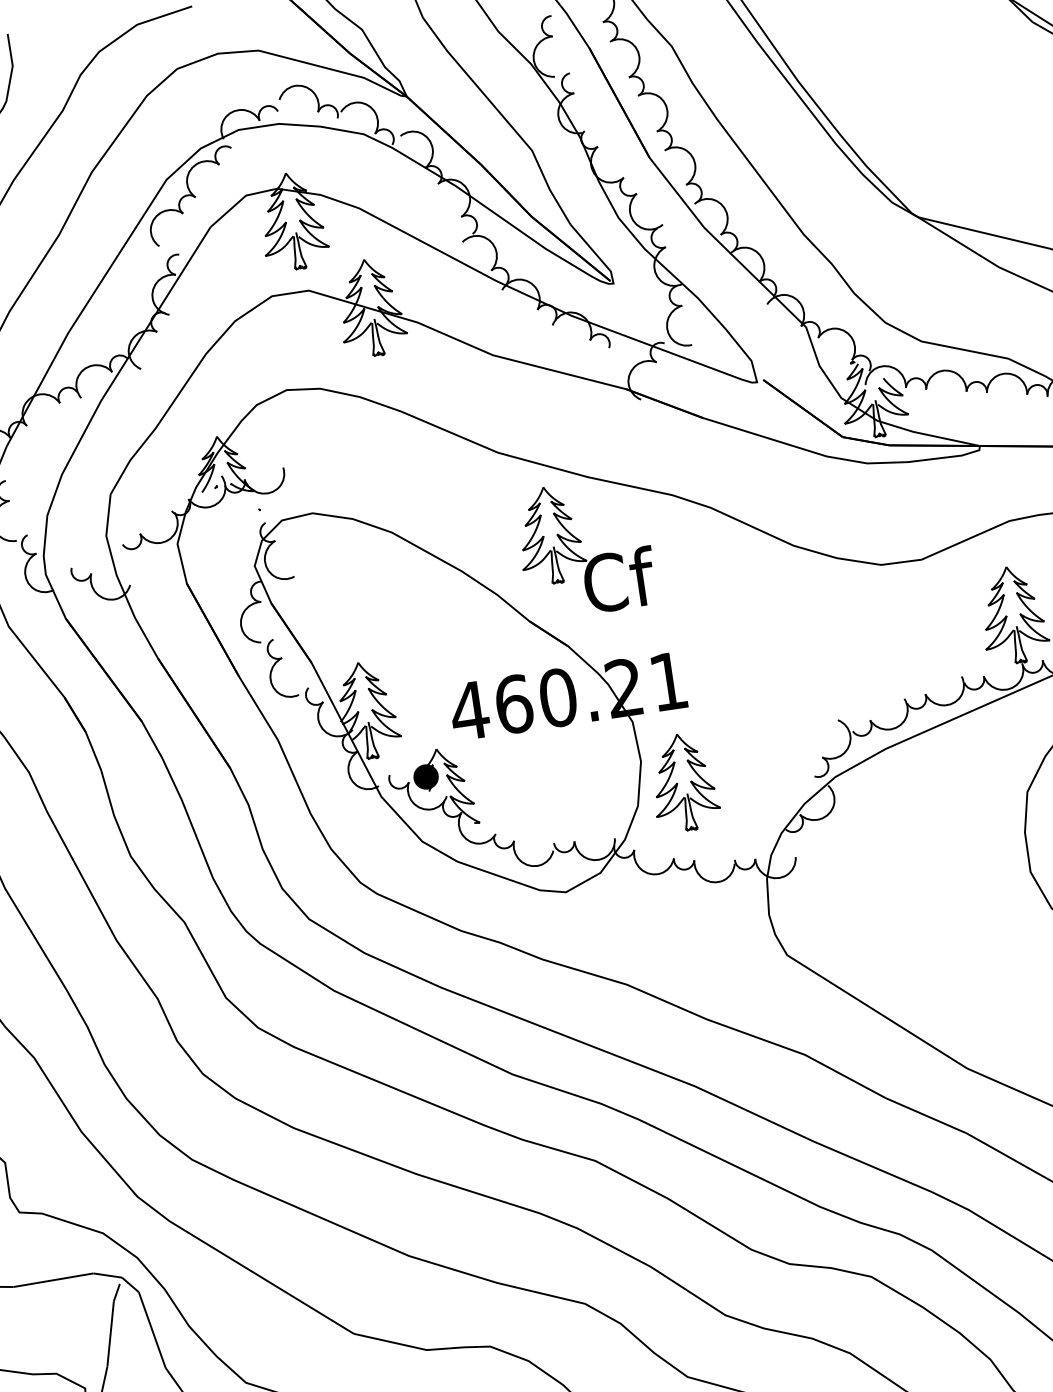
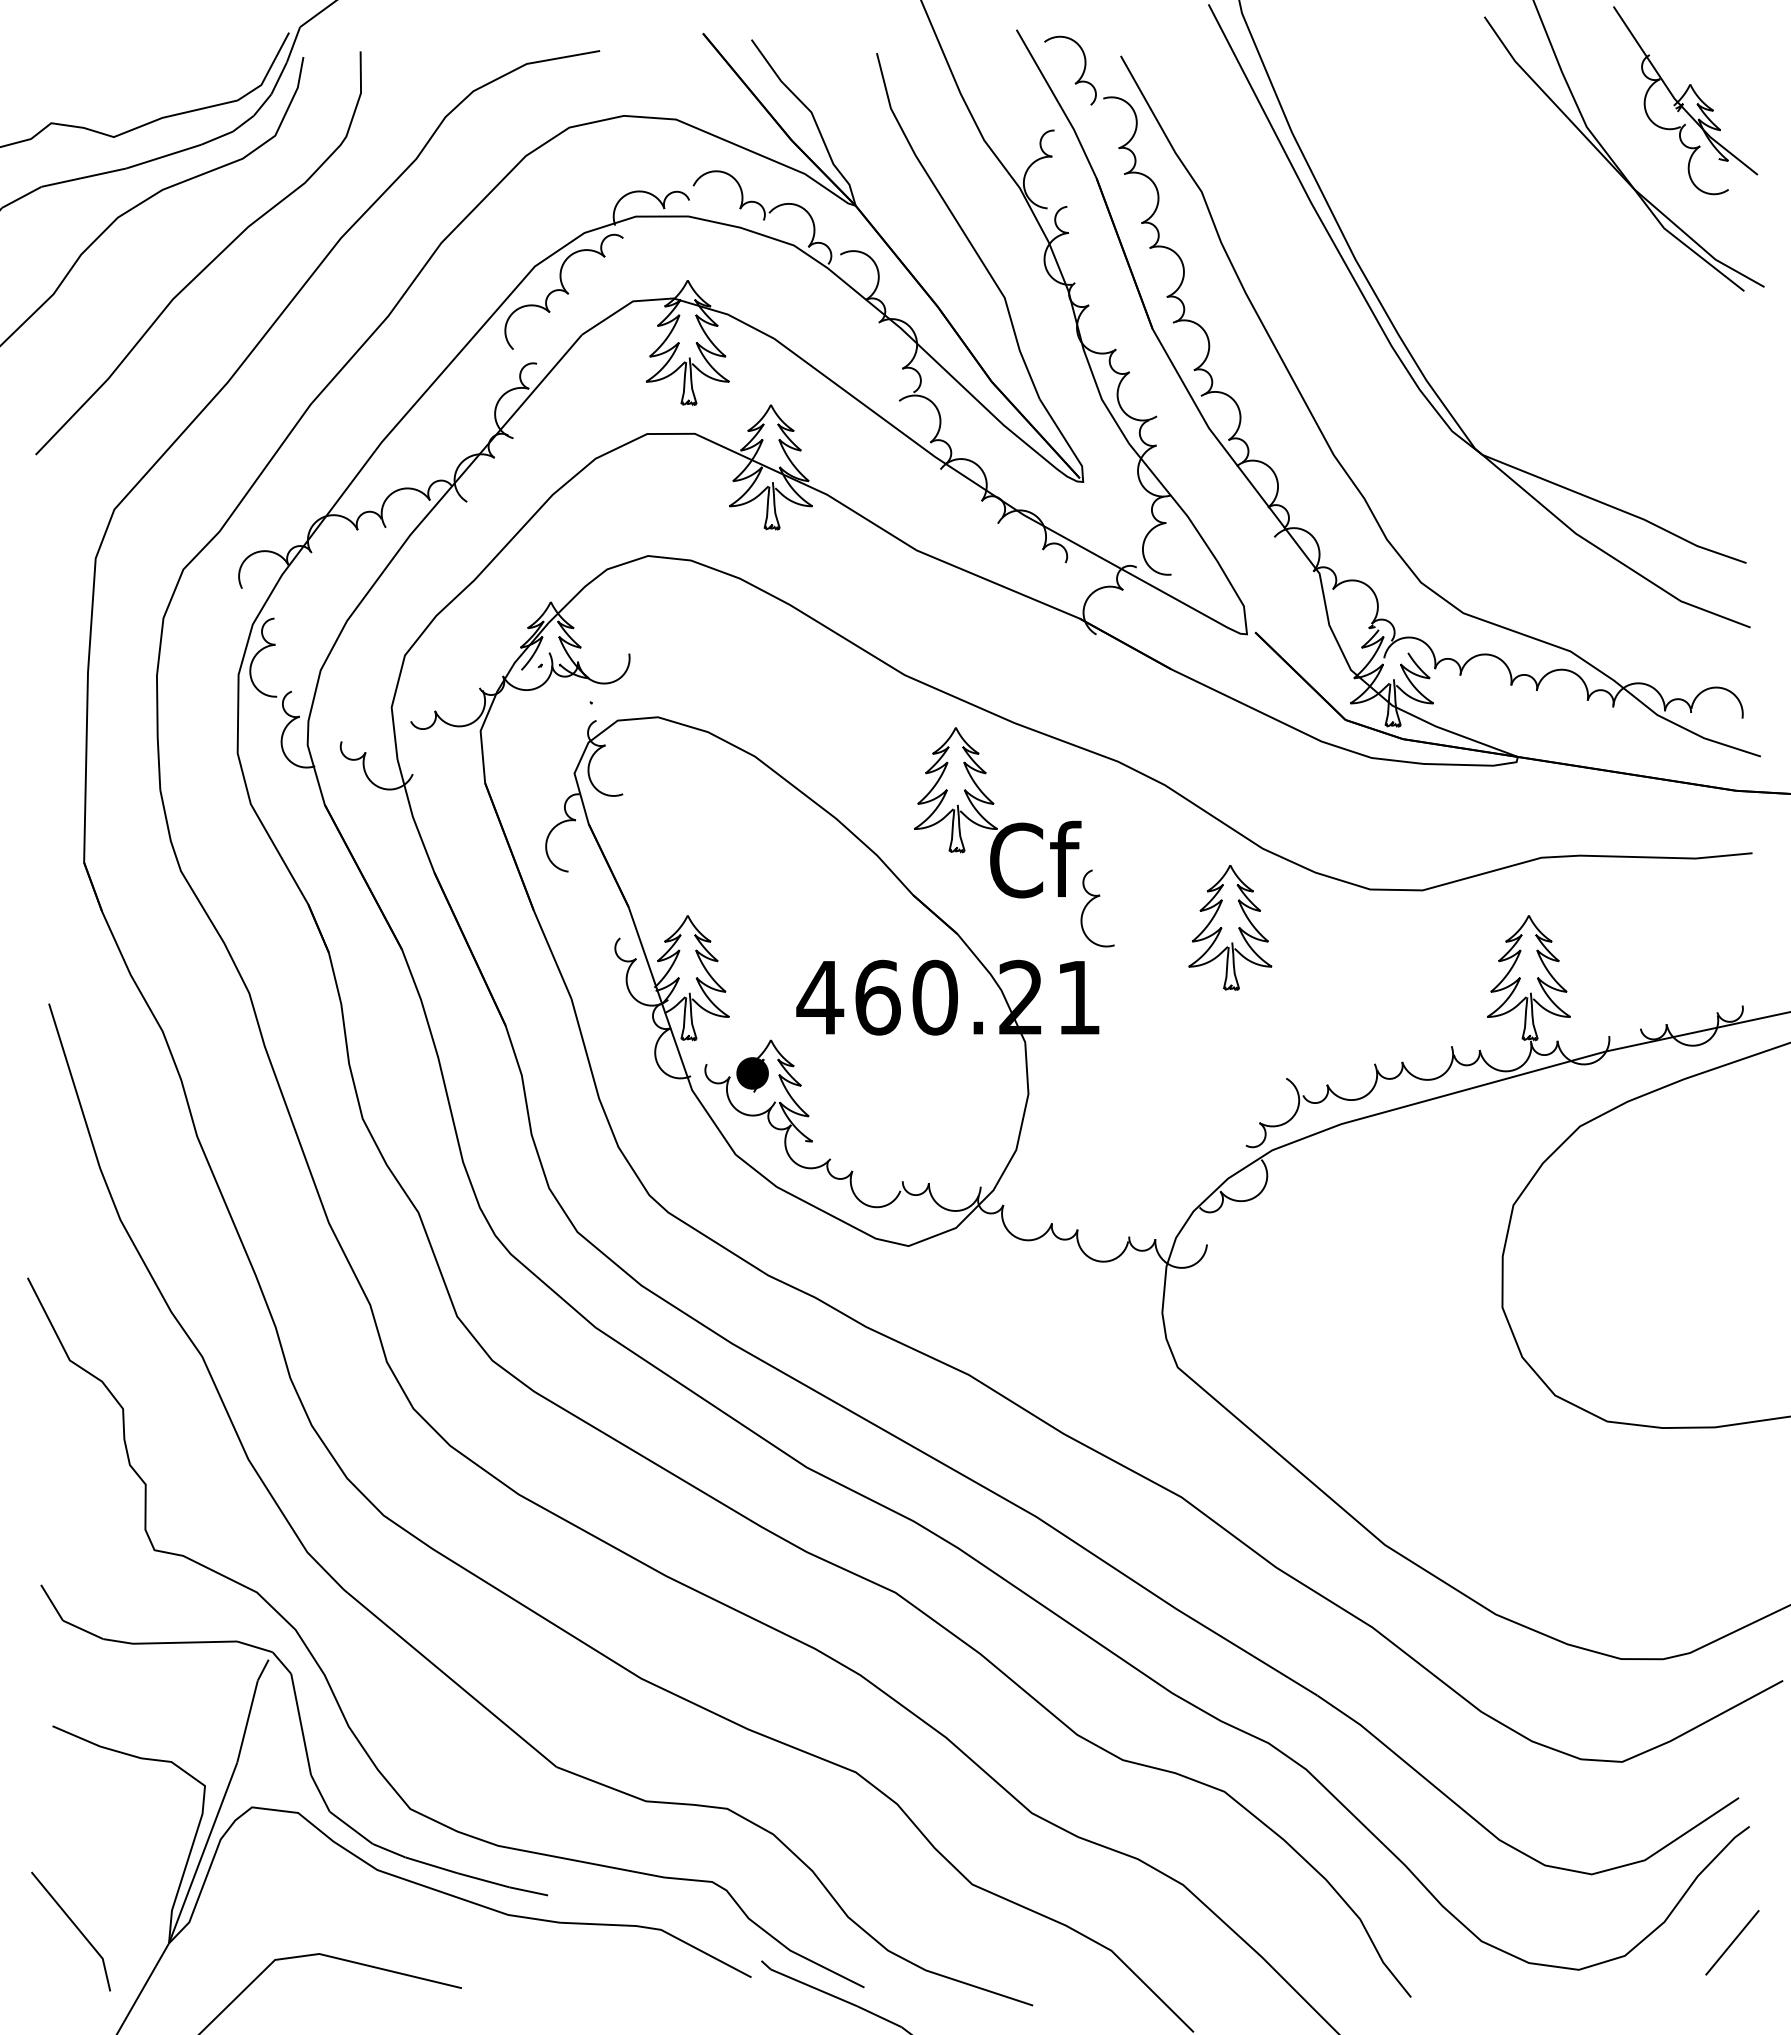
part: (276, 663) -> (1091, 901), moved
part: (684, 782) -> (1230, 927), moved

